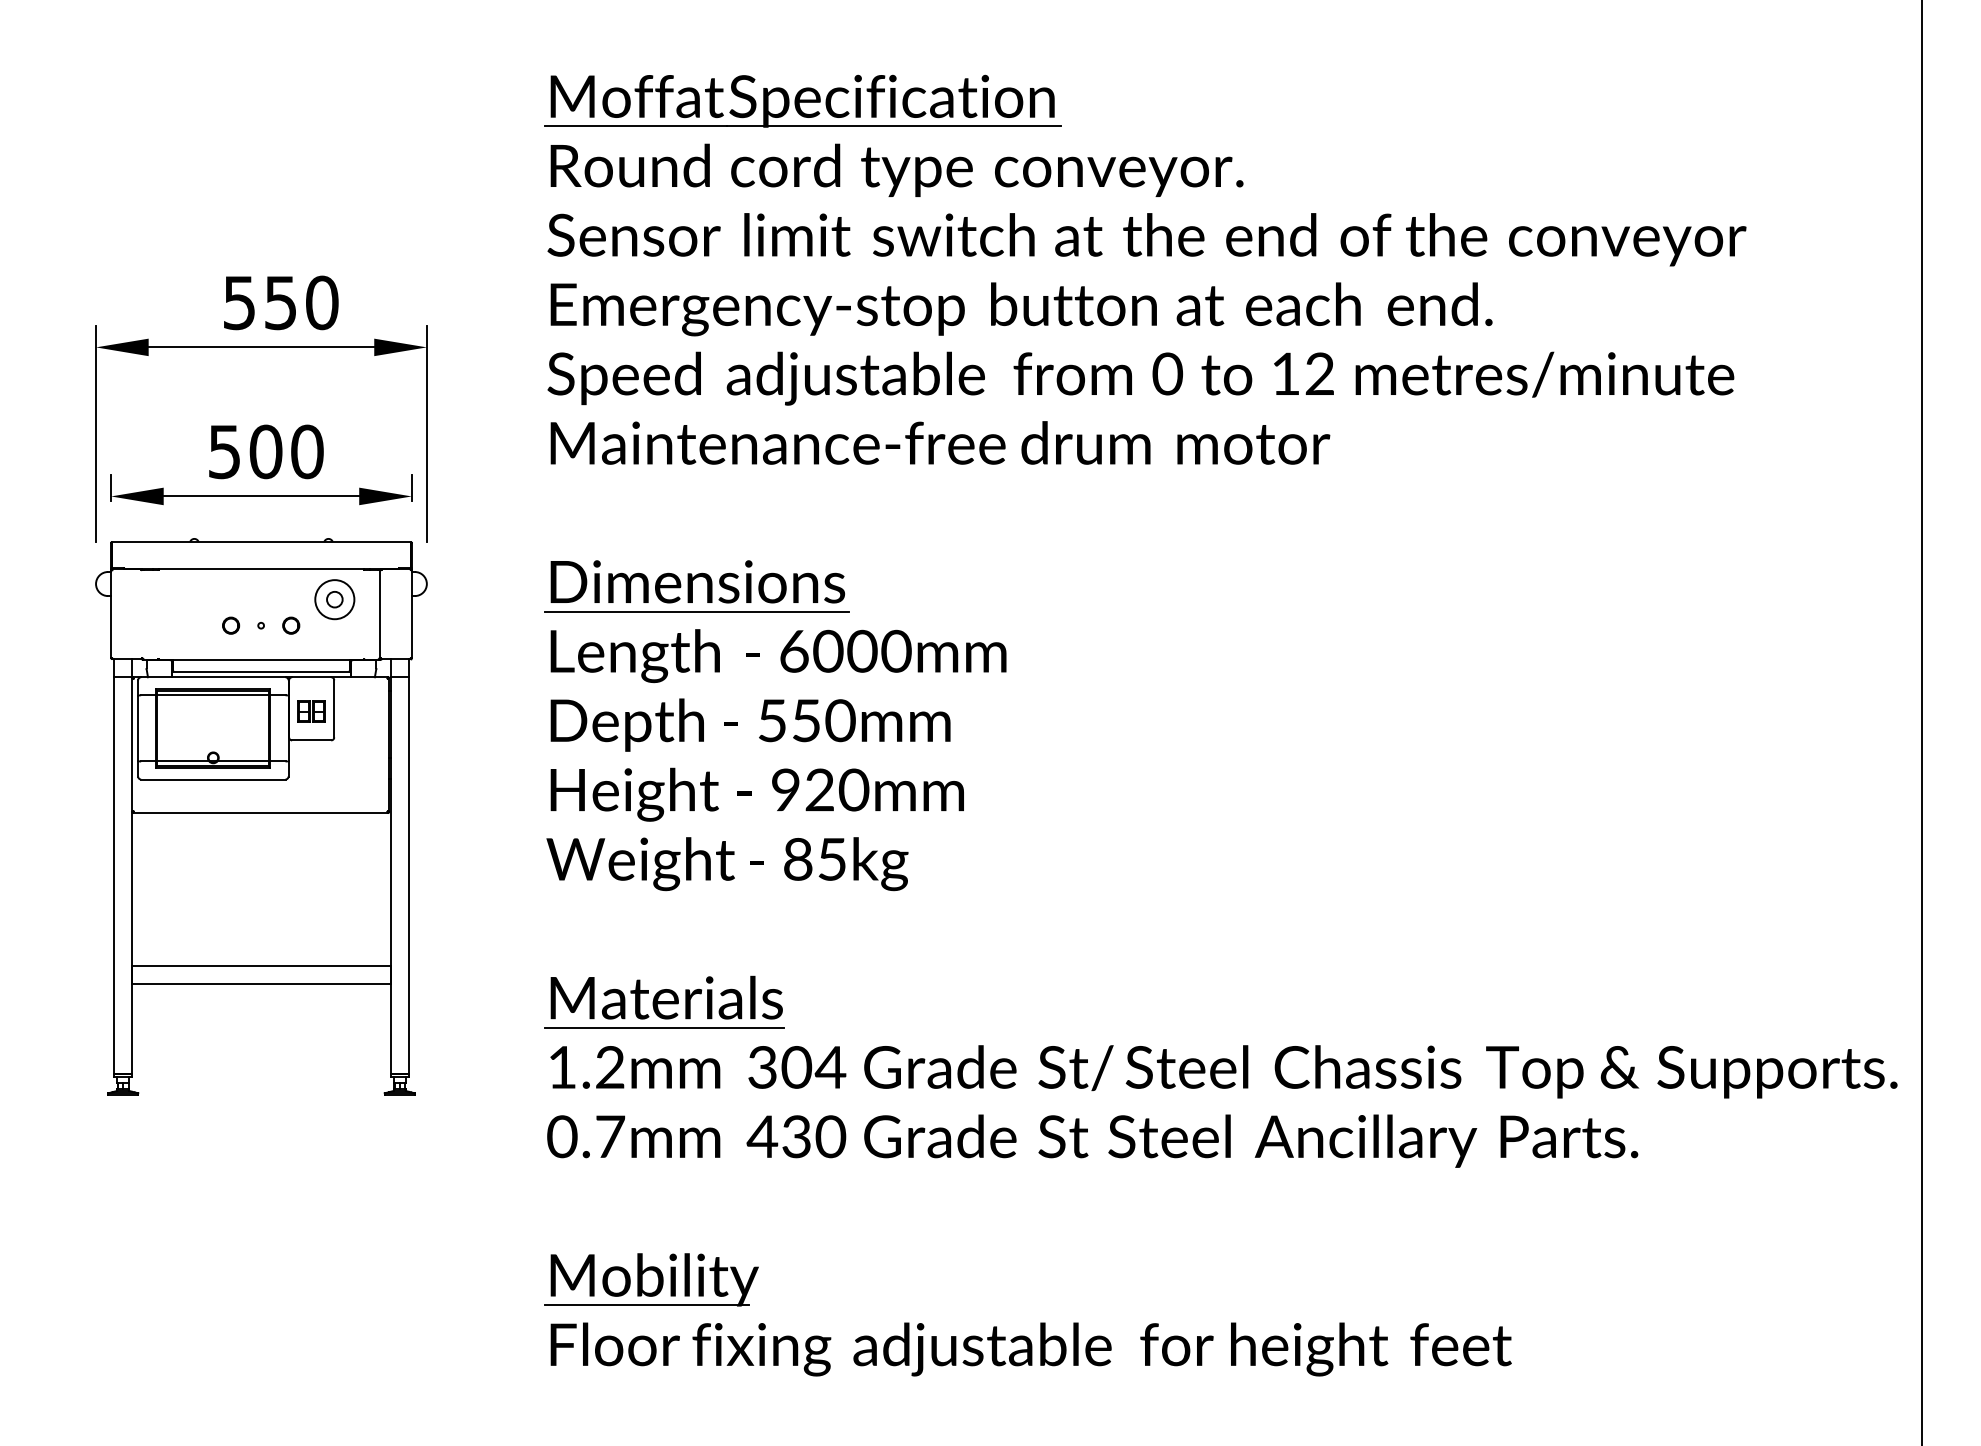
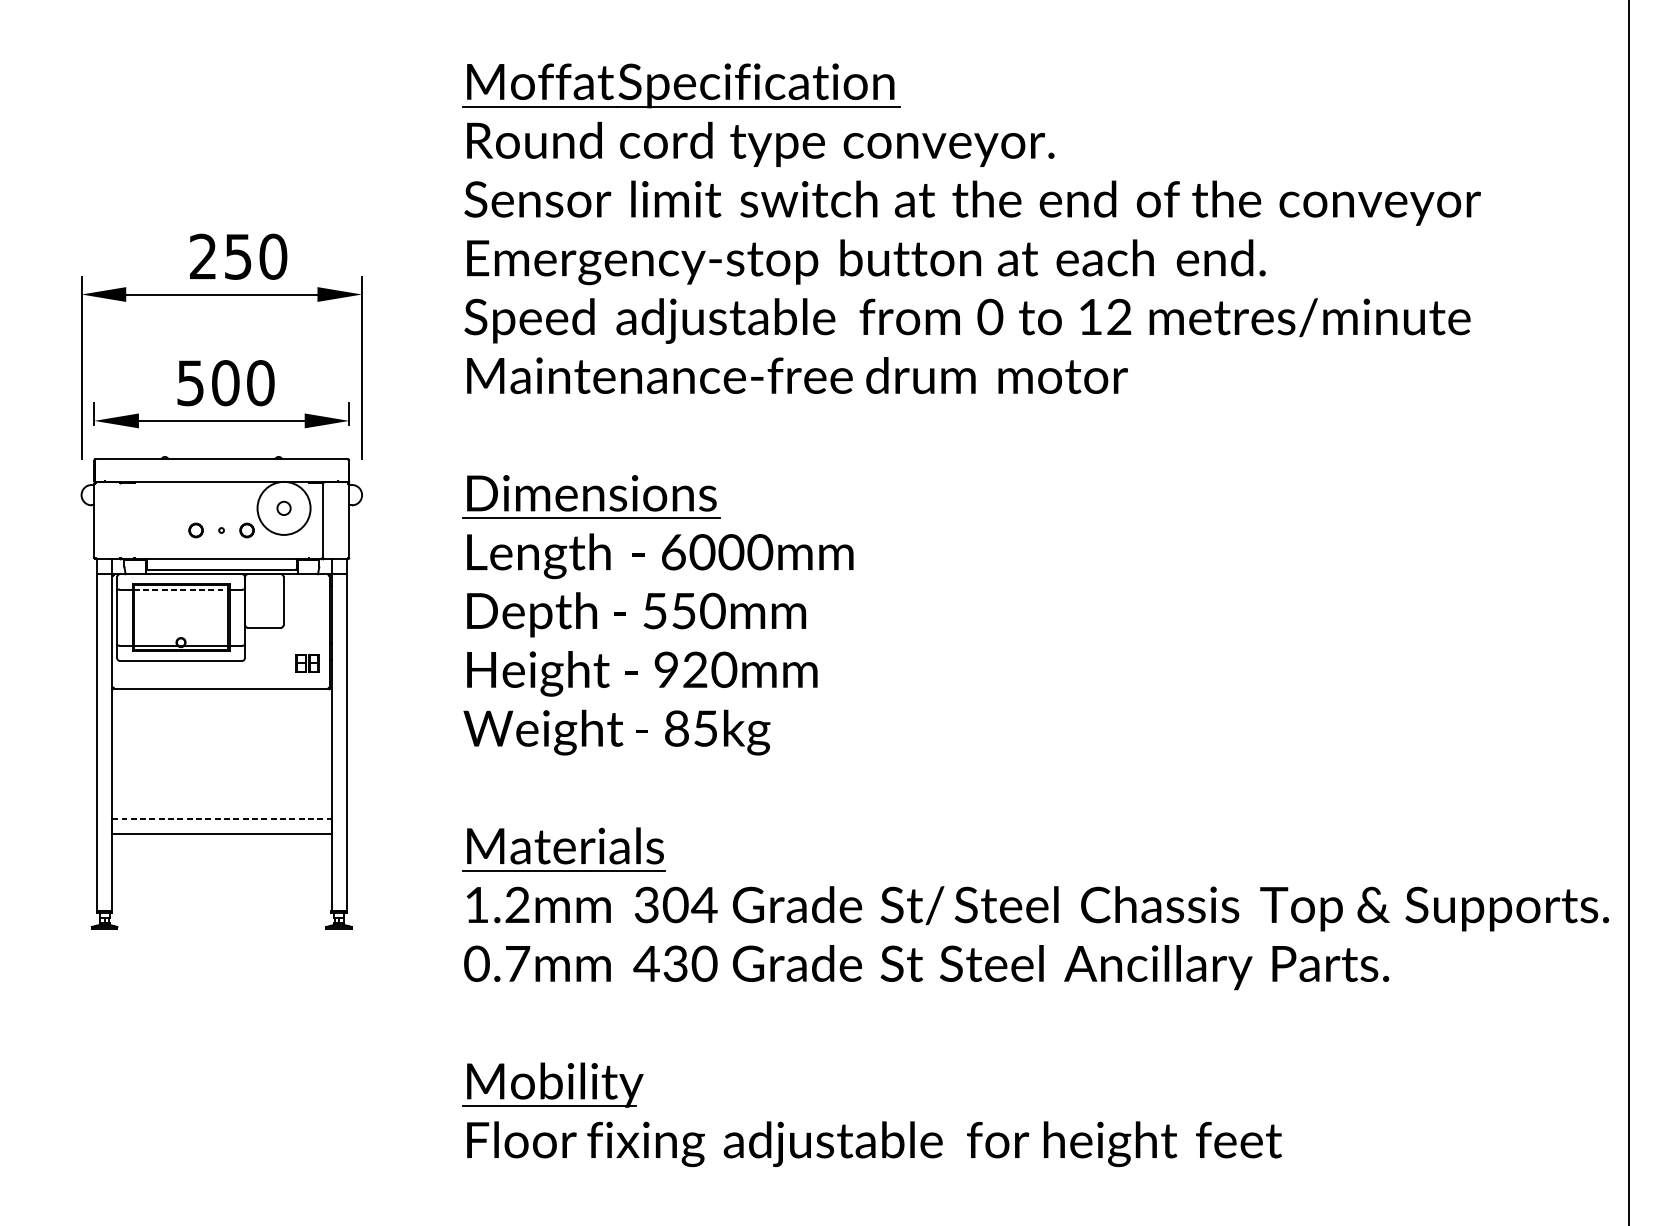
text: (238, 302) -> (202, 256), 550 -> 250
circle: (334, 599) -> (283, 508), size x1.6
line: (213, 695) -> (181, 589), solid -> dashed
part: (311, 711) -> (307, 663), moved
line: (261, 966) -> (221, 819), solid -> dashed

